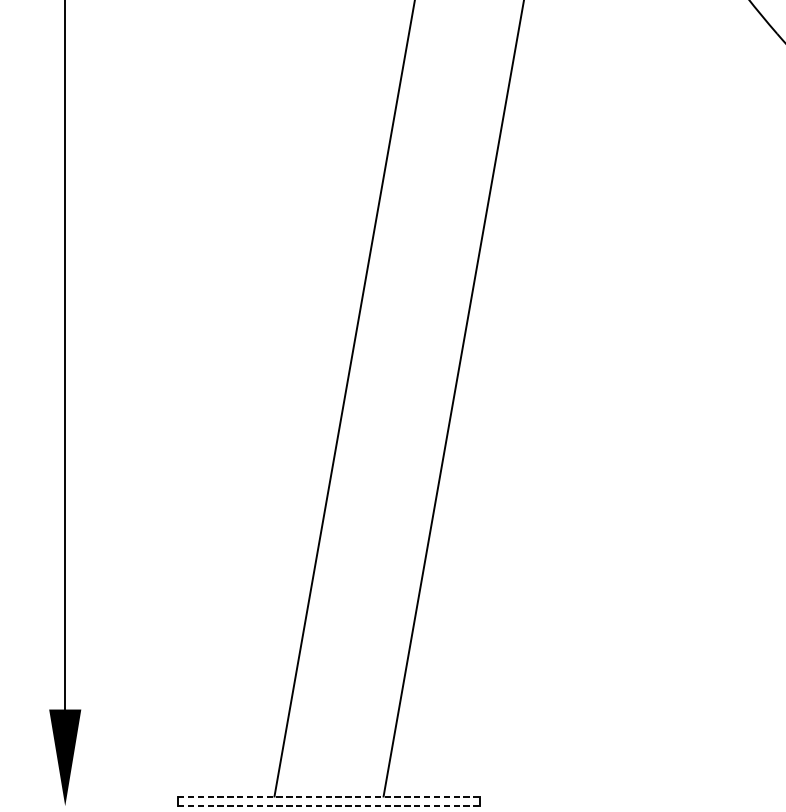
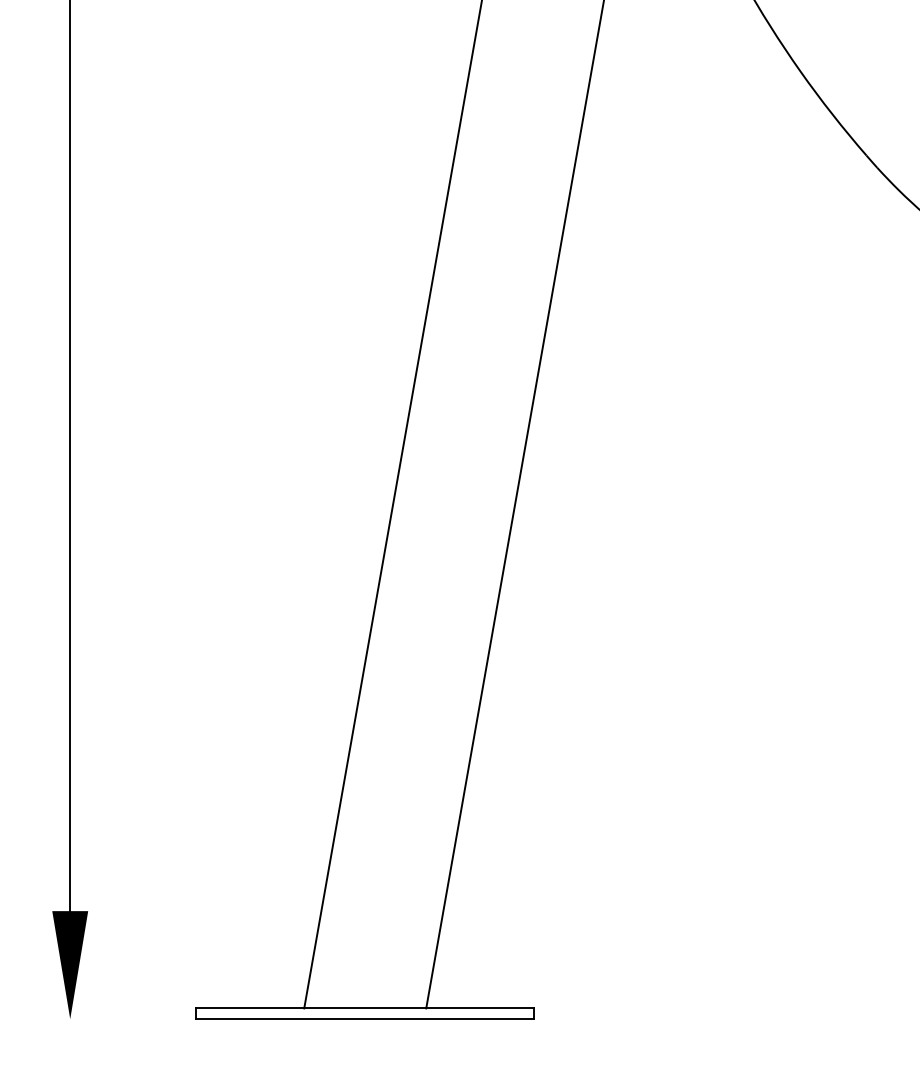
line: (329, 796) -> (365, 1008), dashed -> solid
line: (329, 806) -> (365, 1019), dashed -> solid

